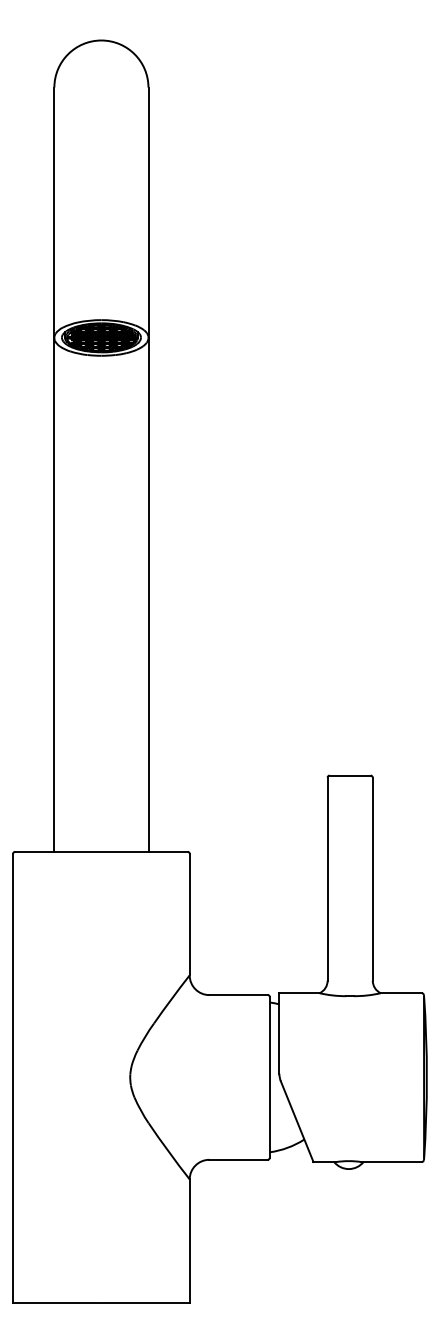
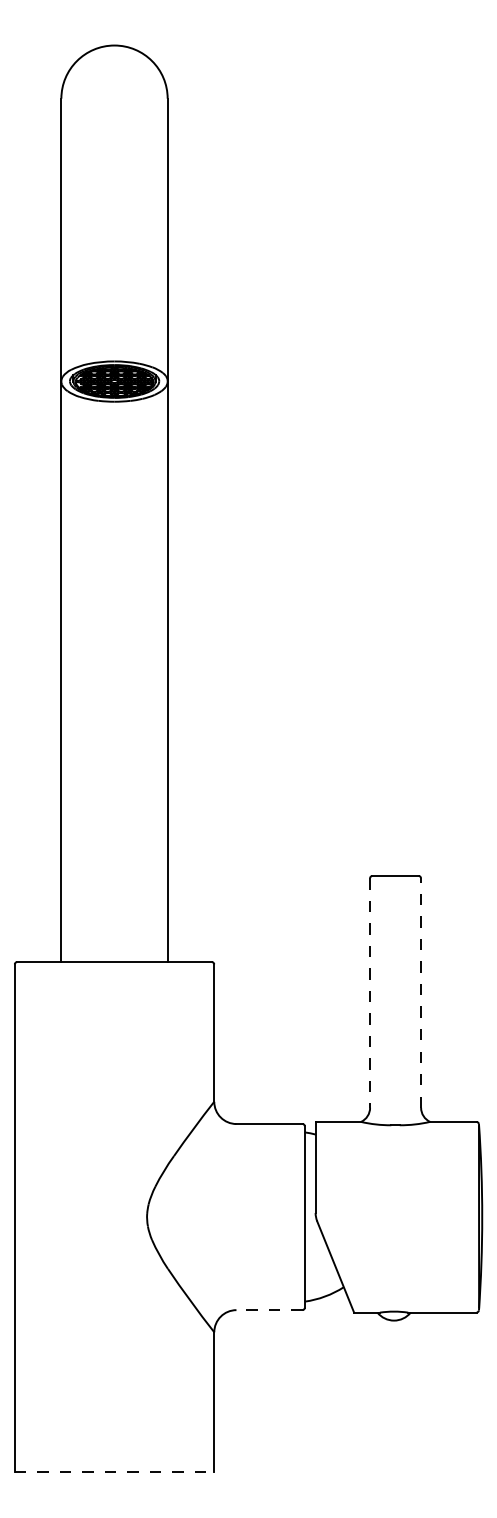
line: (327, 879) -> (370, 993), solid -> dashed
line: (373, 879) -> (421, 993), solid -> dashed
line: (238, 1160) -> (269, 1310), solid -> dashed
line: (101, 1302) -> (114, 1471), solid -> dashed

